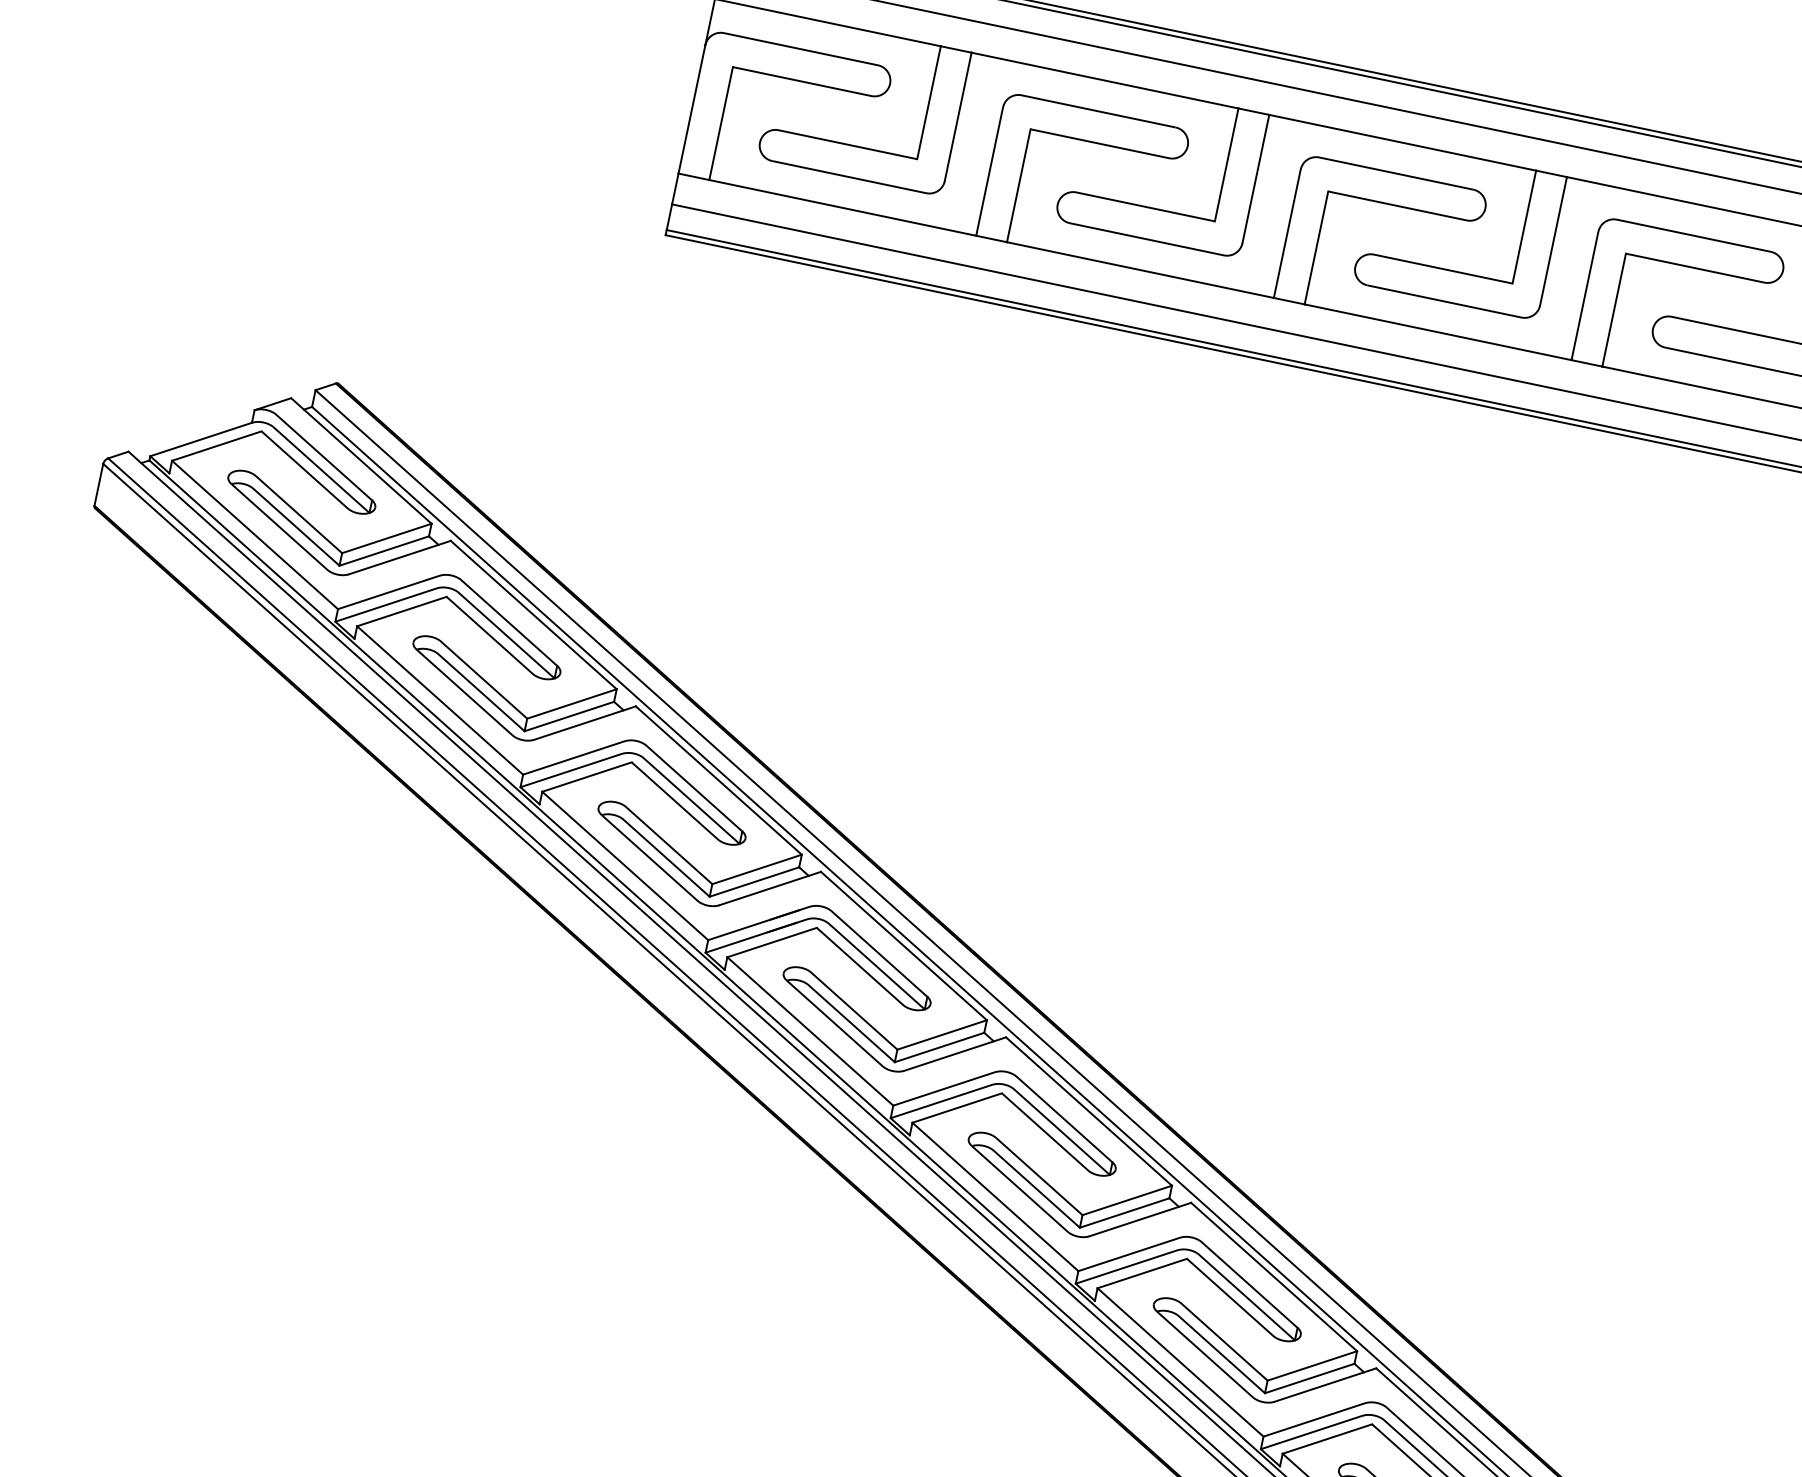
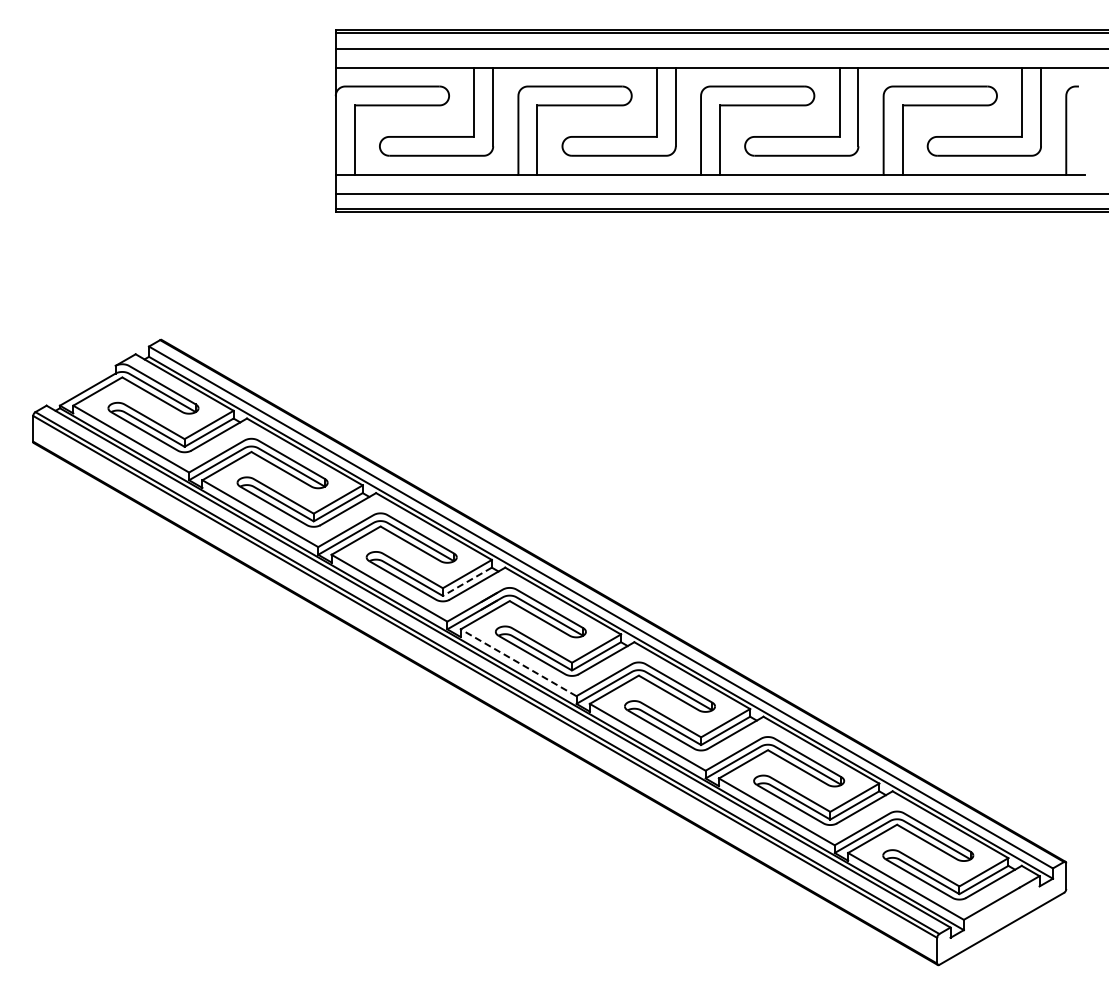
line: (752, 882) -> (466, 582), solid -> dashed
line: (810, 1030) -> (518, 662), solid -> dashed

